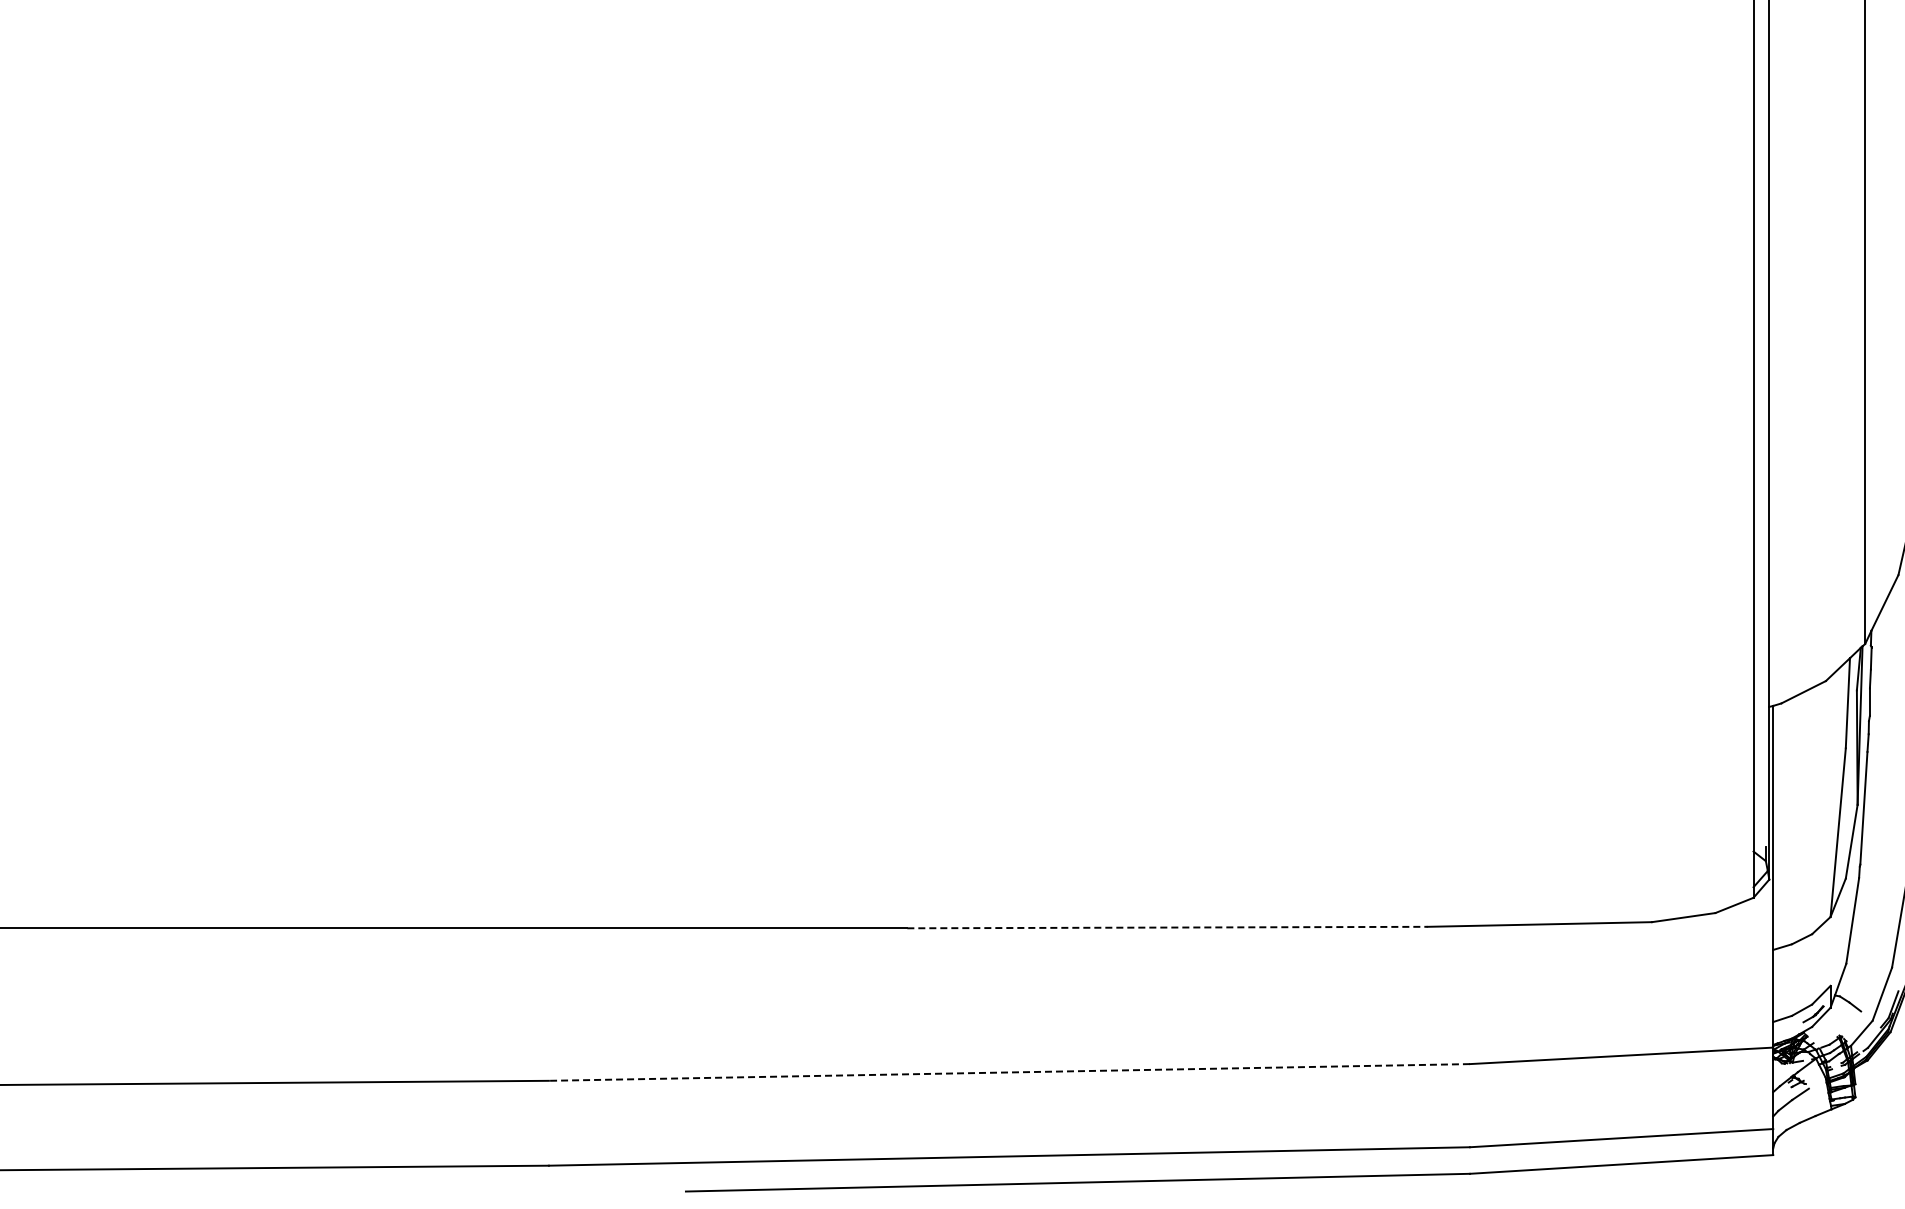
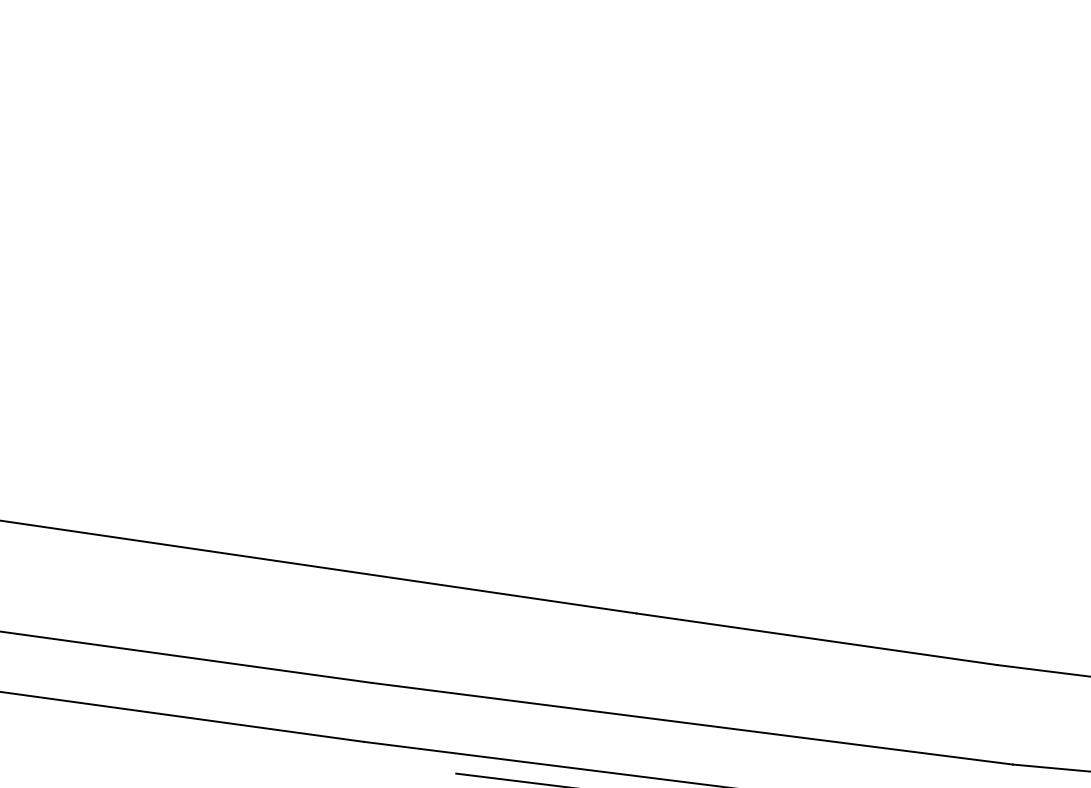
line: (1167, 927) -> (816, 639), dashed -> solid
line: (1009, 1072) -> (692, 723), dashed -> solid

